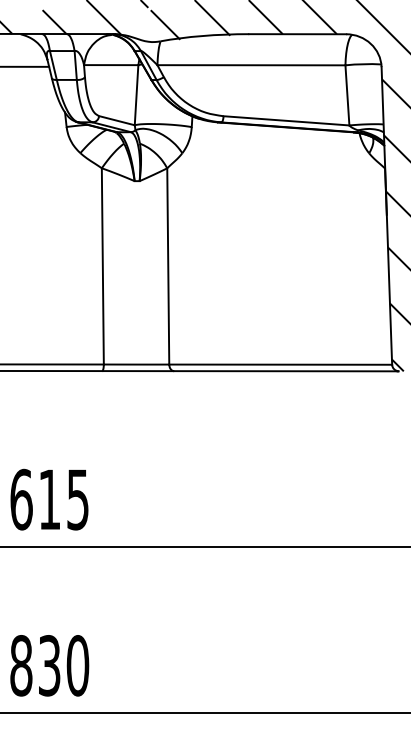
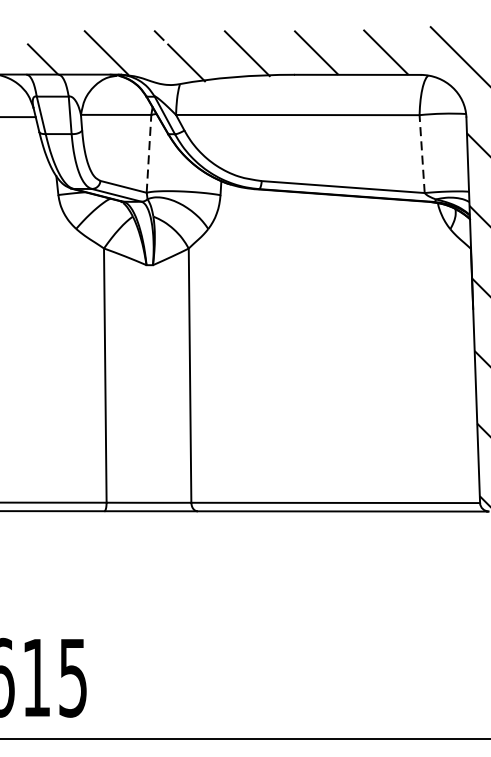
line: (136, 94) -> (148, 152), solid -> dashed
line: (347, 94) -> (422, 152), solid -> dashed

